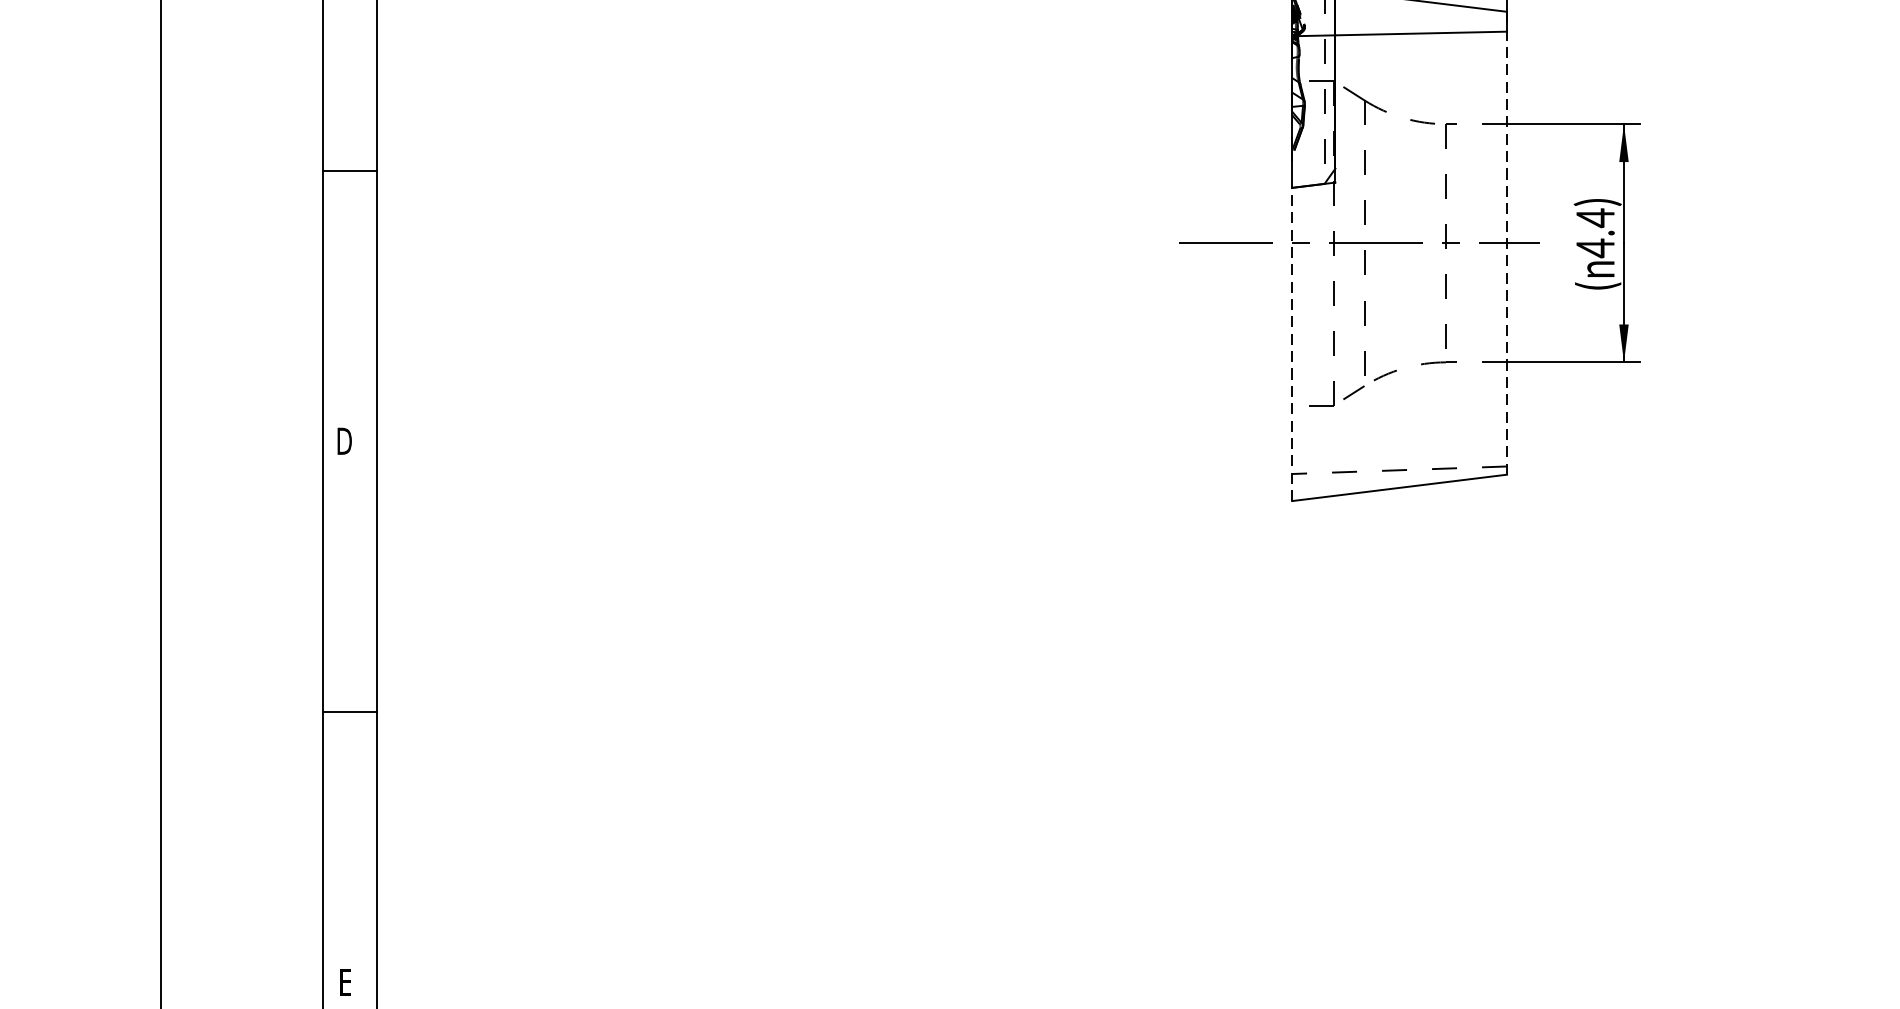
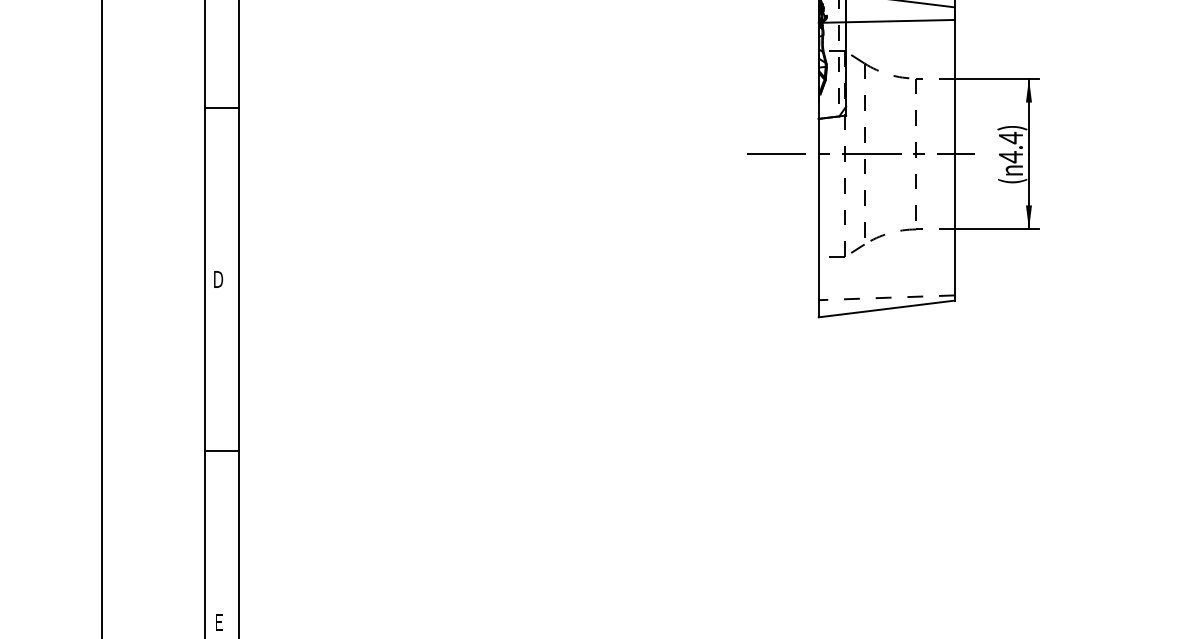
line: (1506, 244) -> (954, 154), dashed -> solid
line: (1291, 343) -> (818, 217), dashed -> solid

